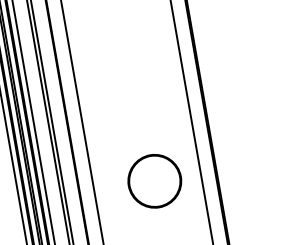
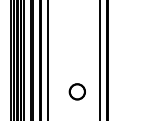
part: (155, 180) -> (77, 91), size x0.6

